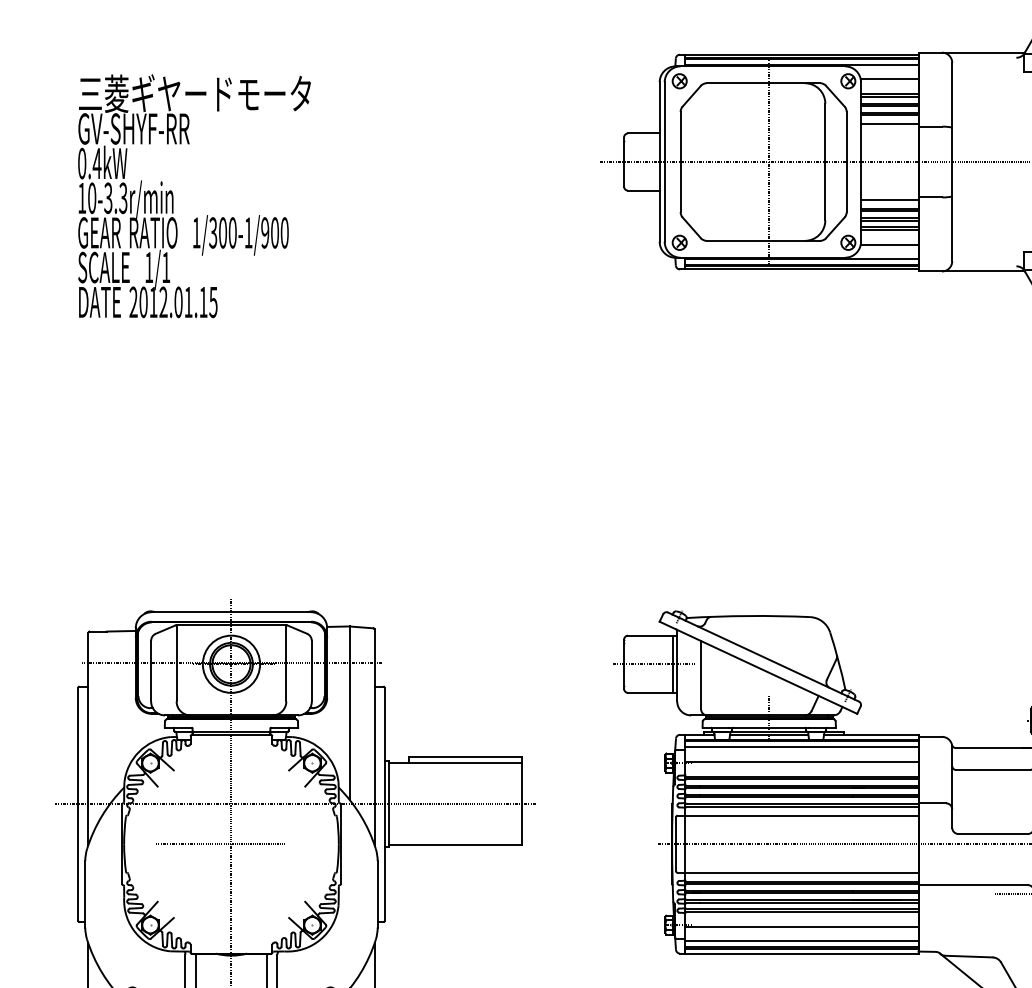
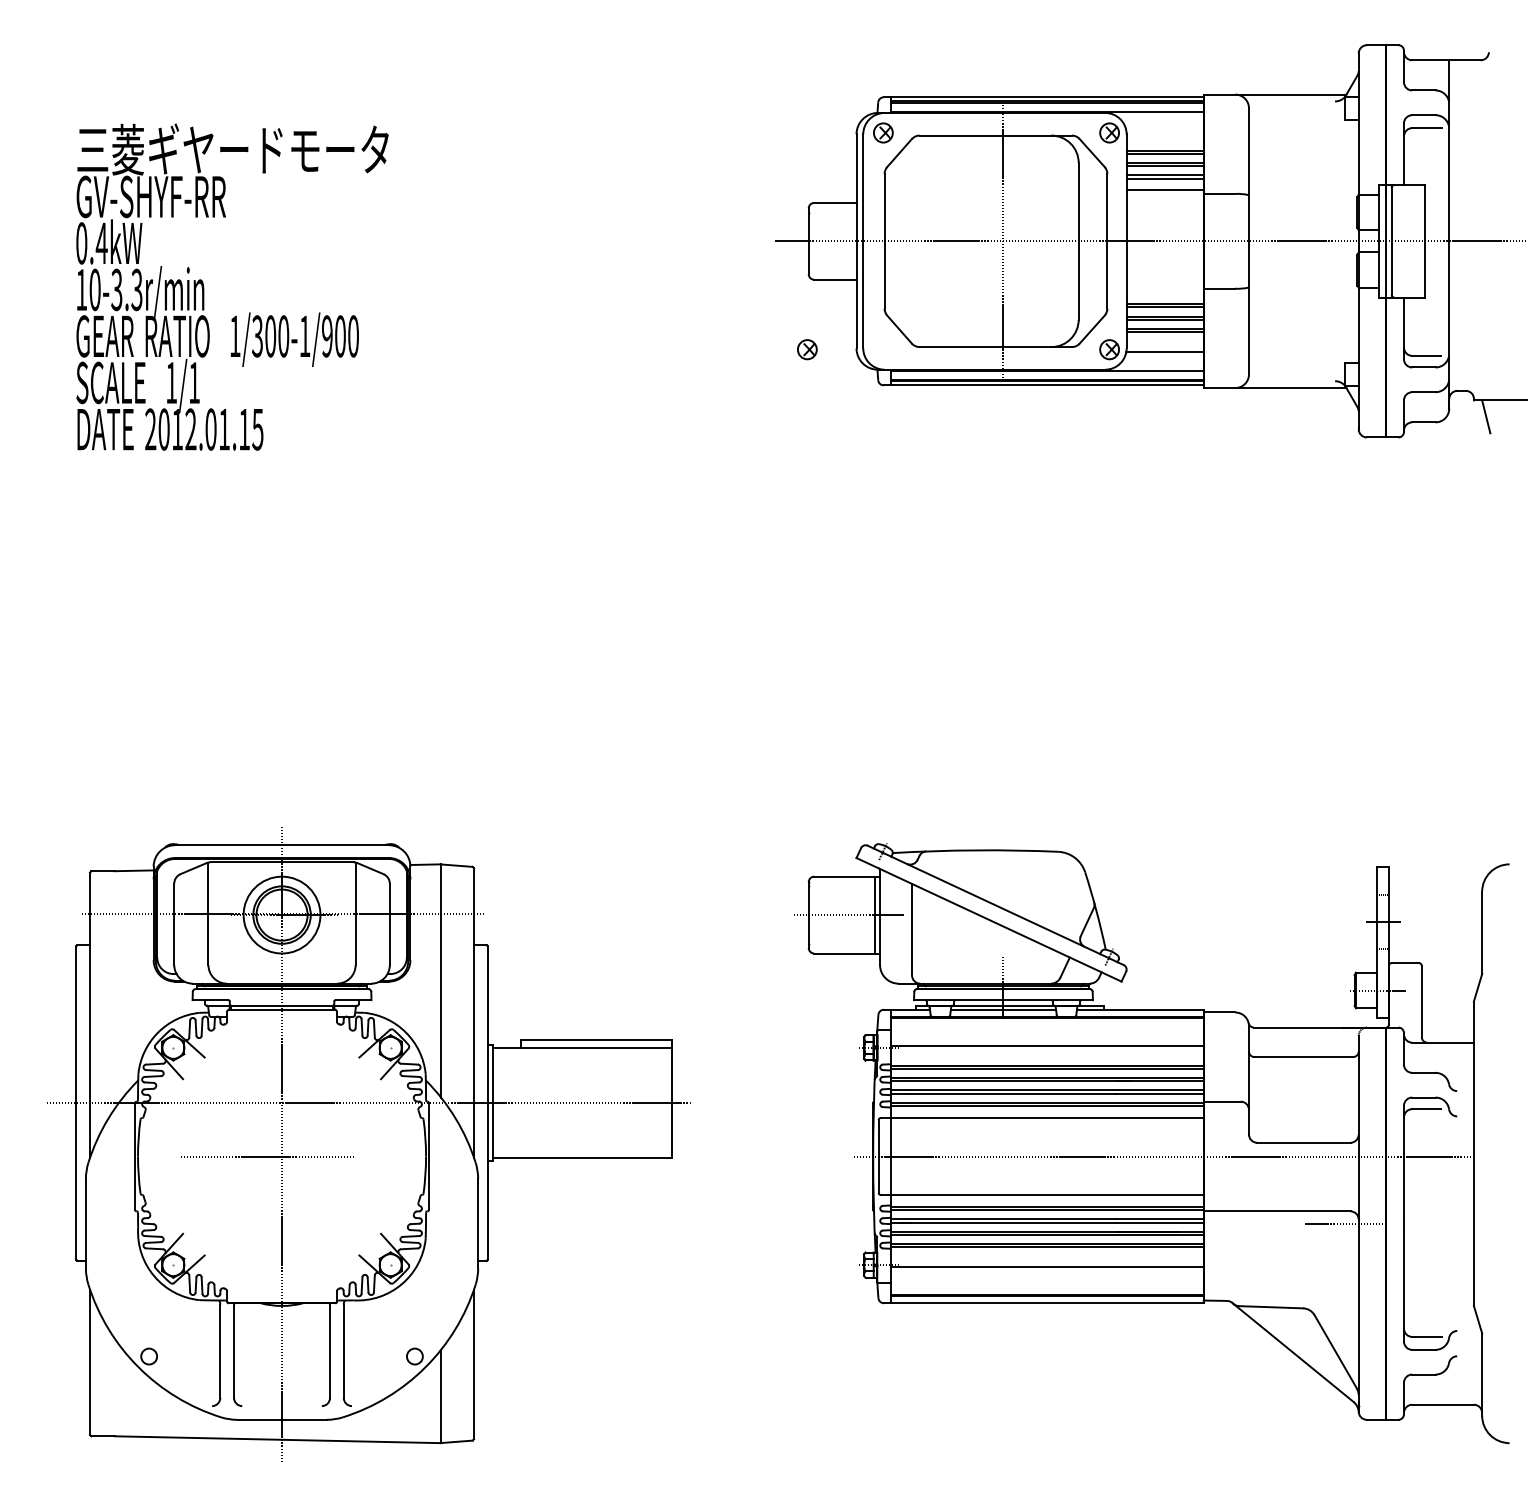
line: (889, 79) -> (1164, 130), removed
line: (889, 200) -> (1164, 292), removed
part: (679, 242) -> (807, 349), moved
line: (802, 747) -> (1047, 1026), removed
line: (802, 941) -> (1047, 1286), removed

